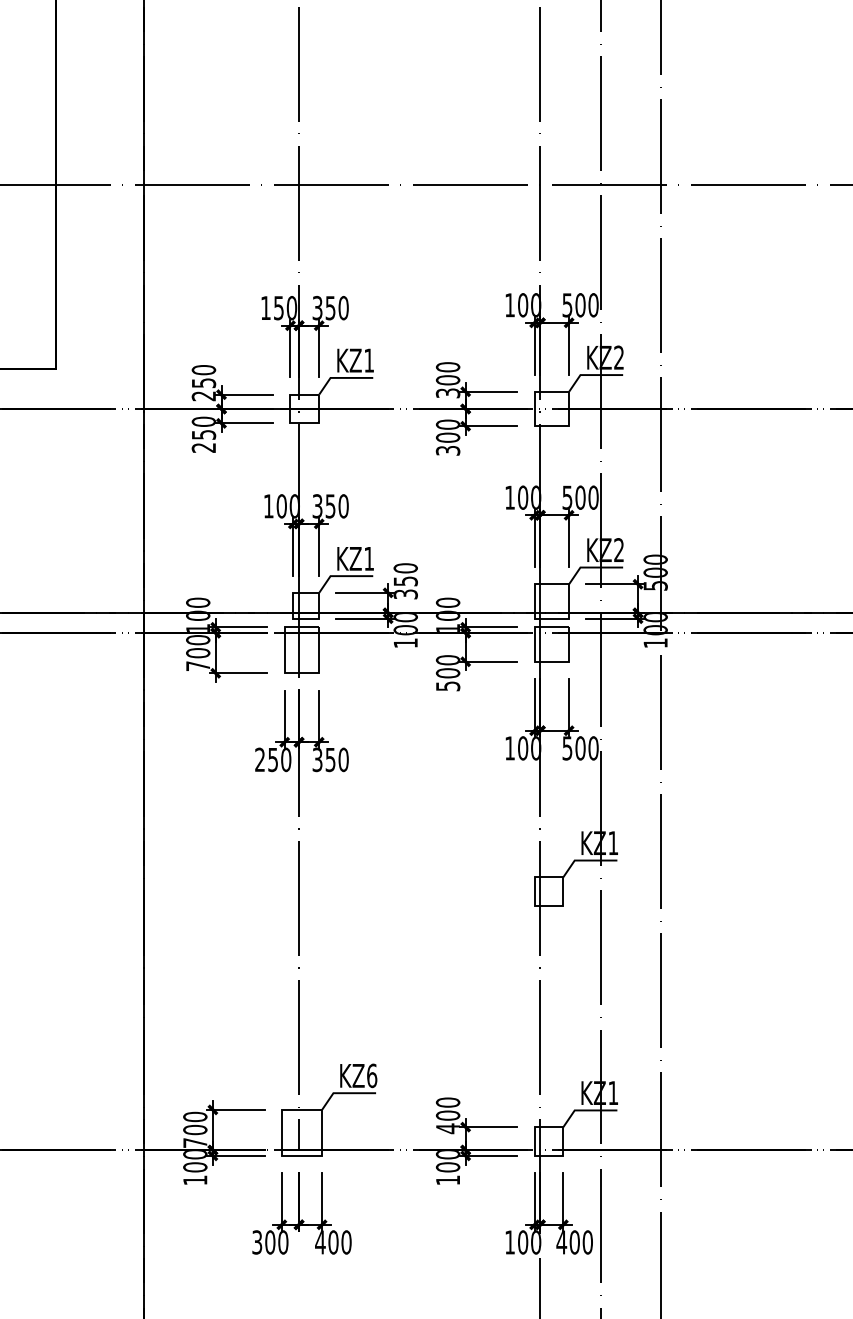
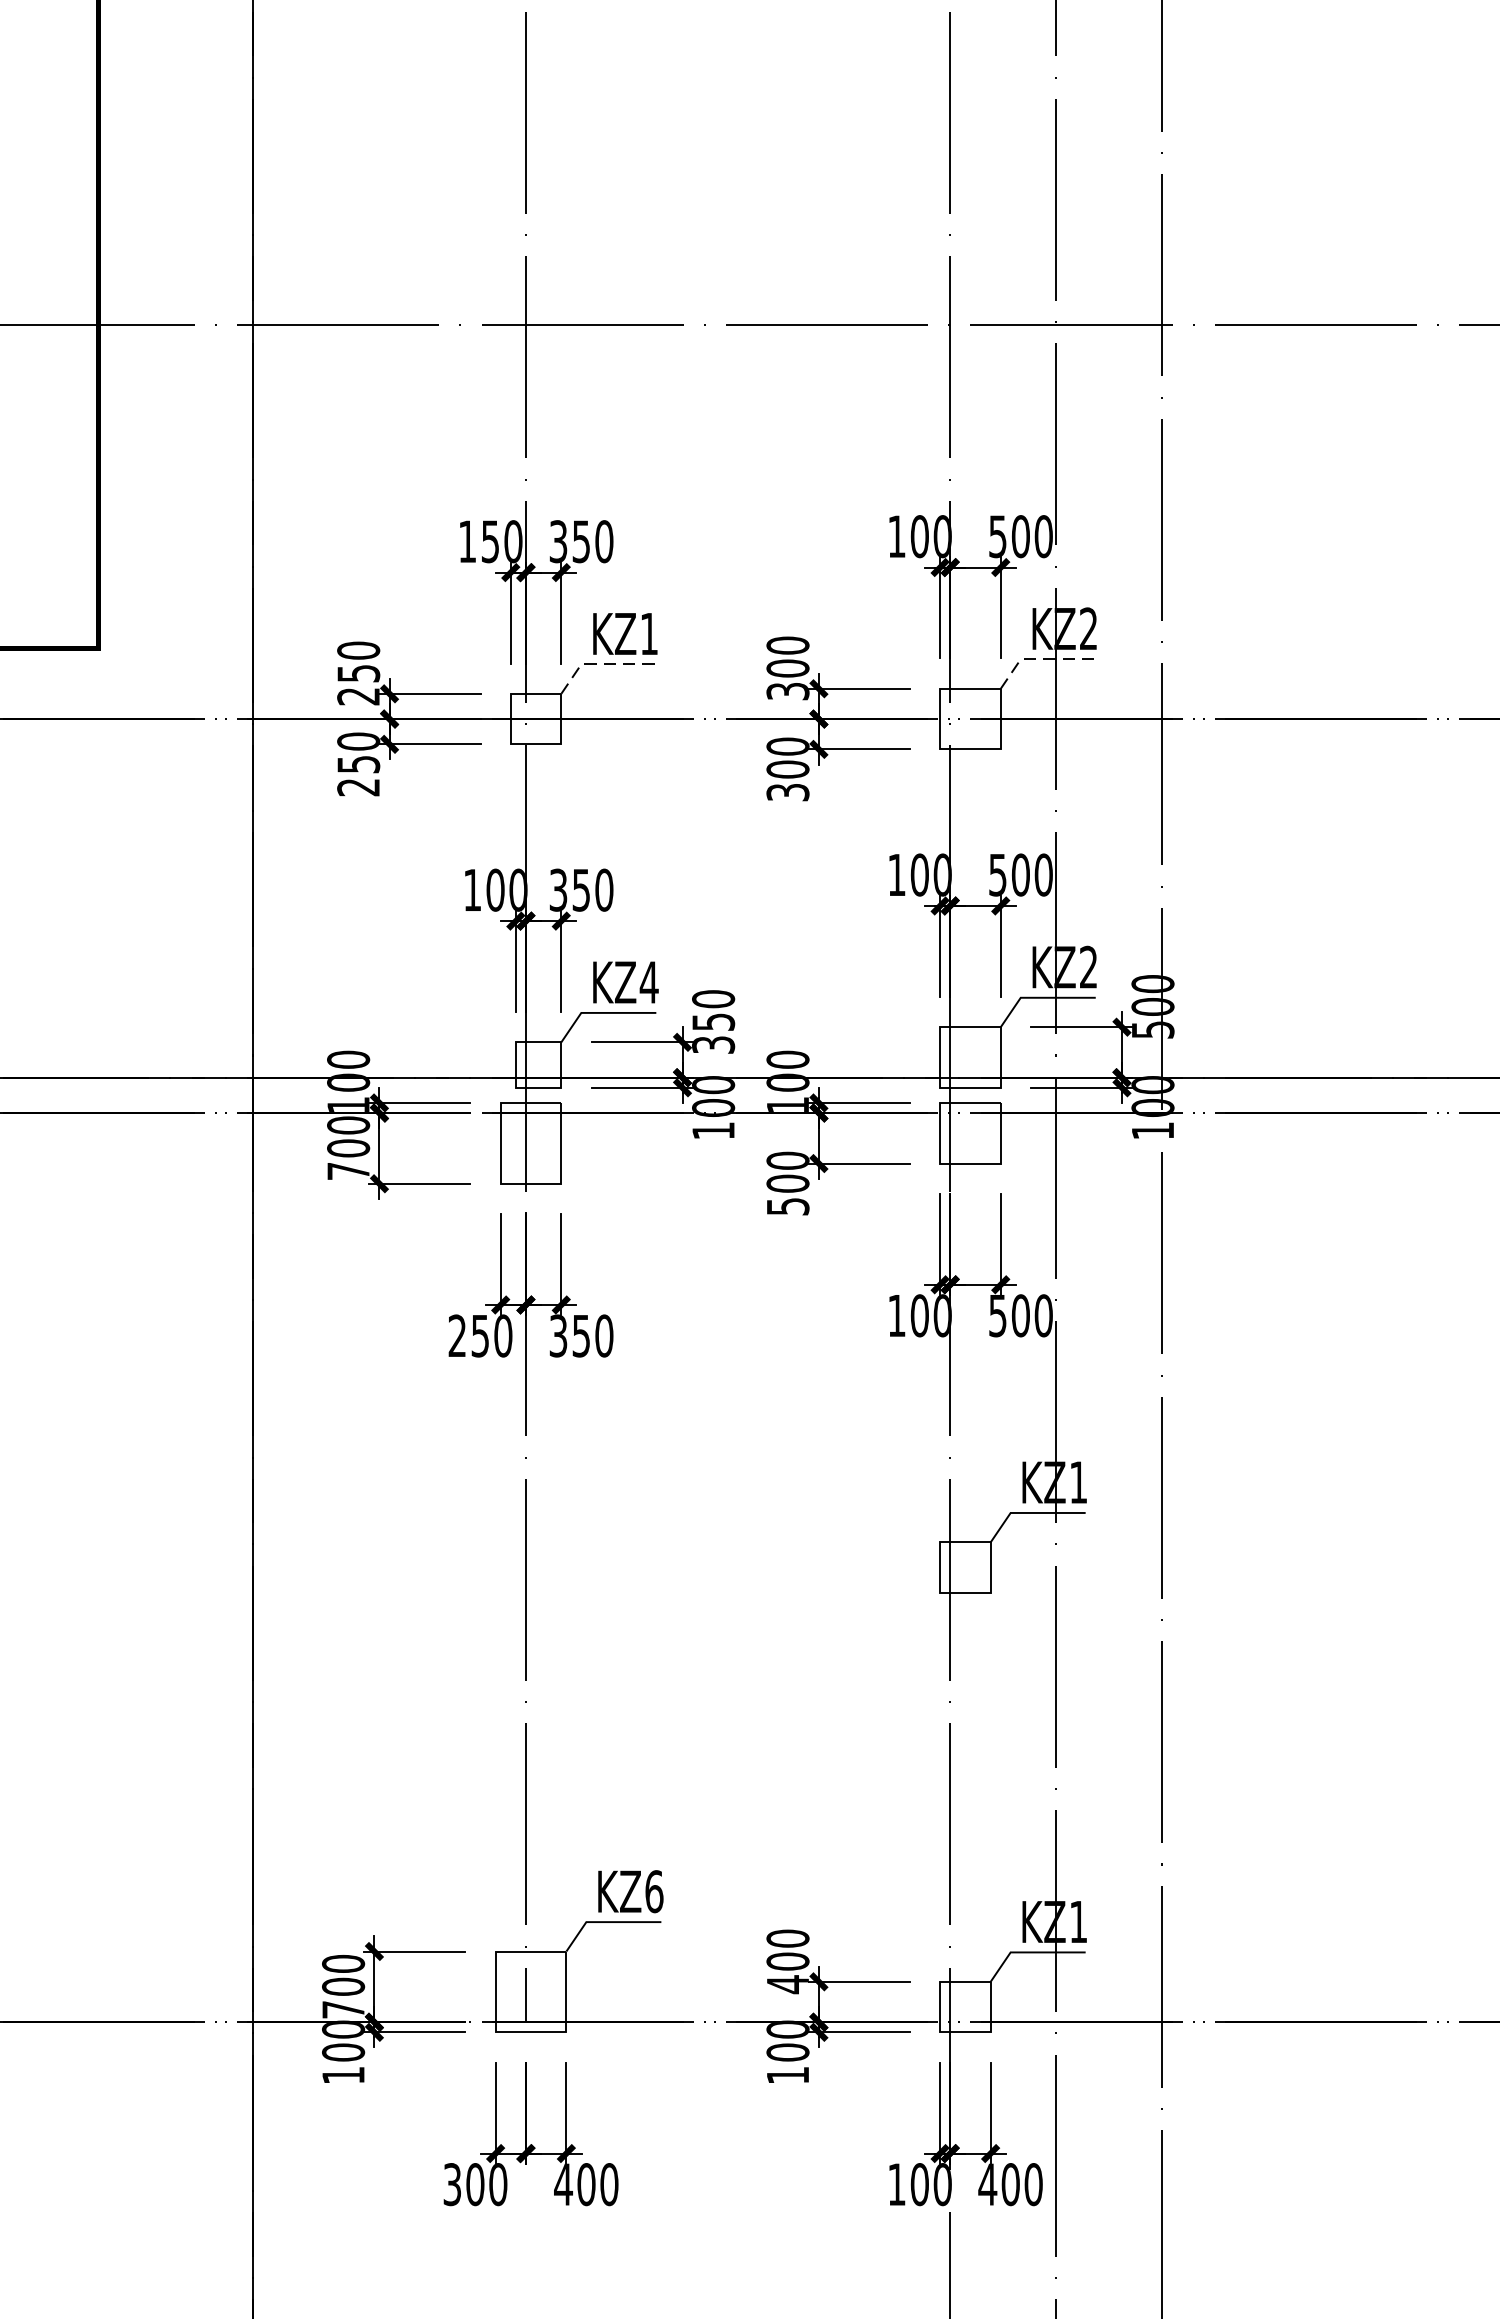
line: (591, 375) -> (1040, 660), solid -> dashed
line: (341, 377) -> (600, 663), solid -> dashed
text: (368, 558) -> (648, 981), KZ1 -> KZ4

